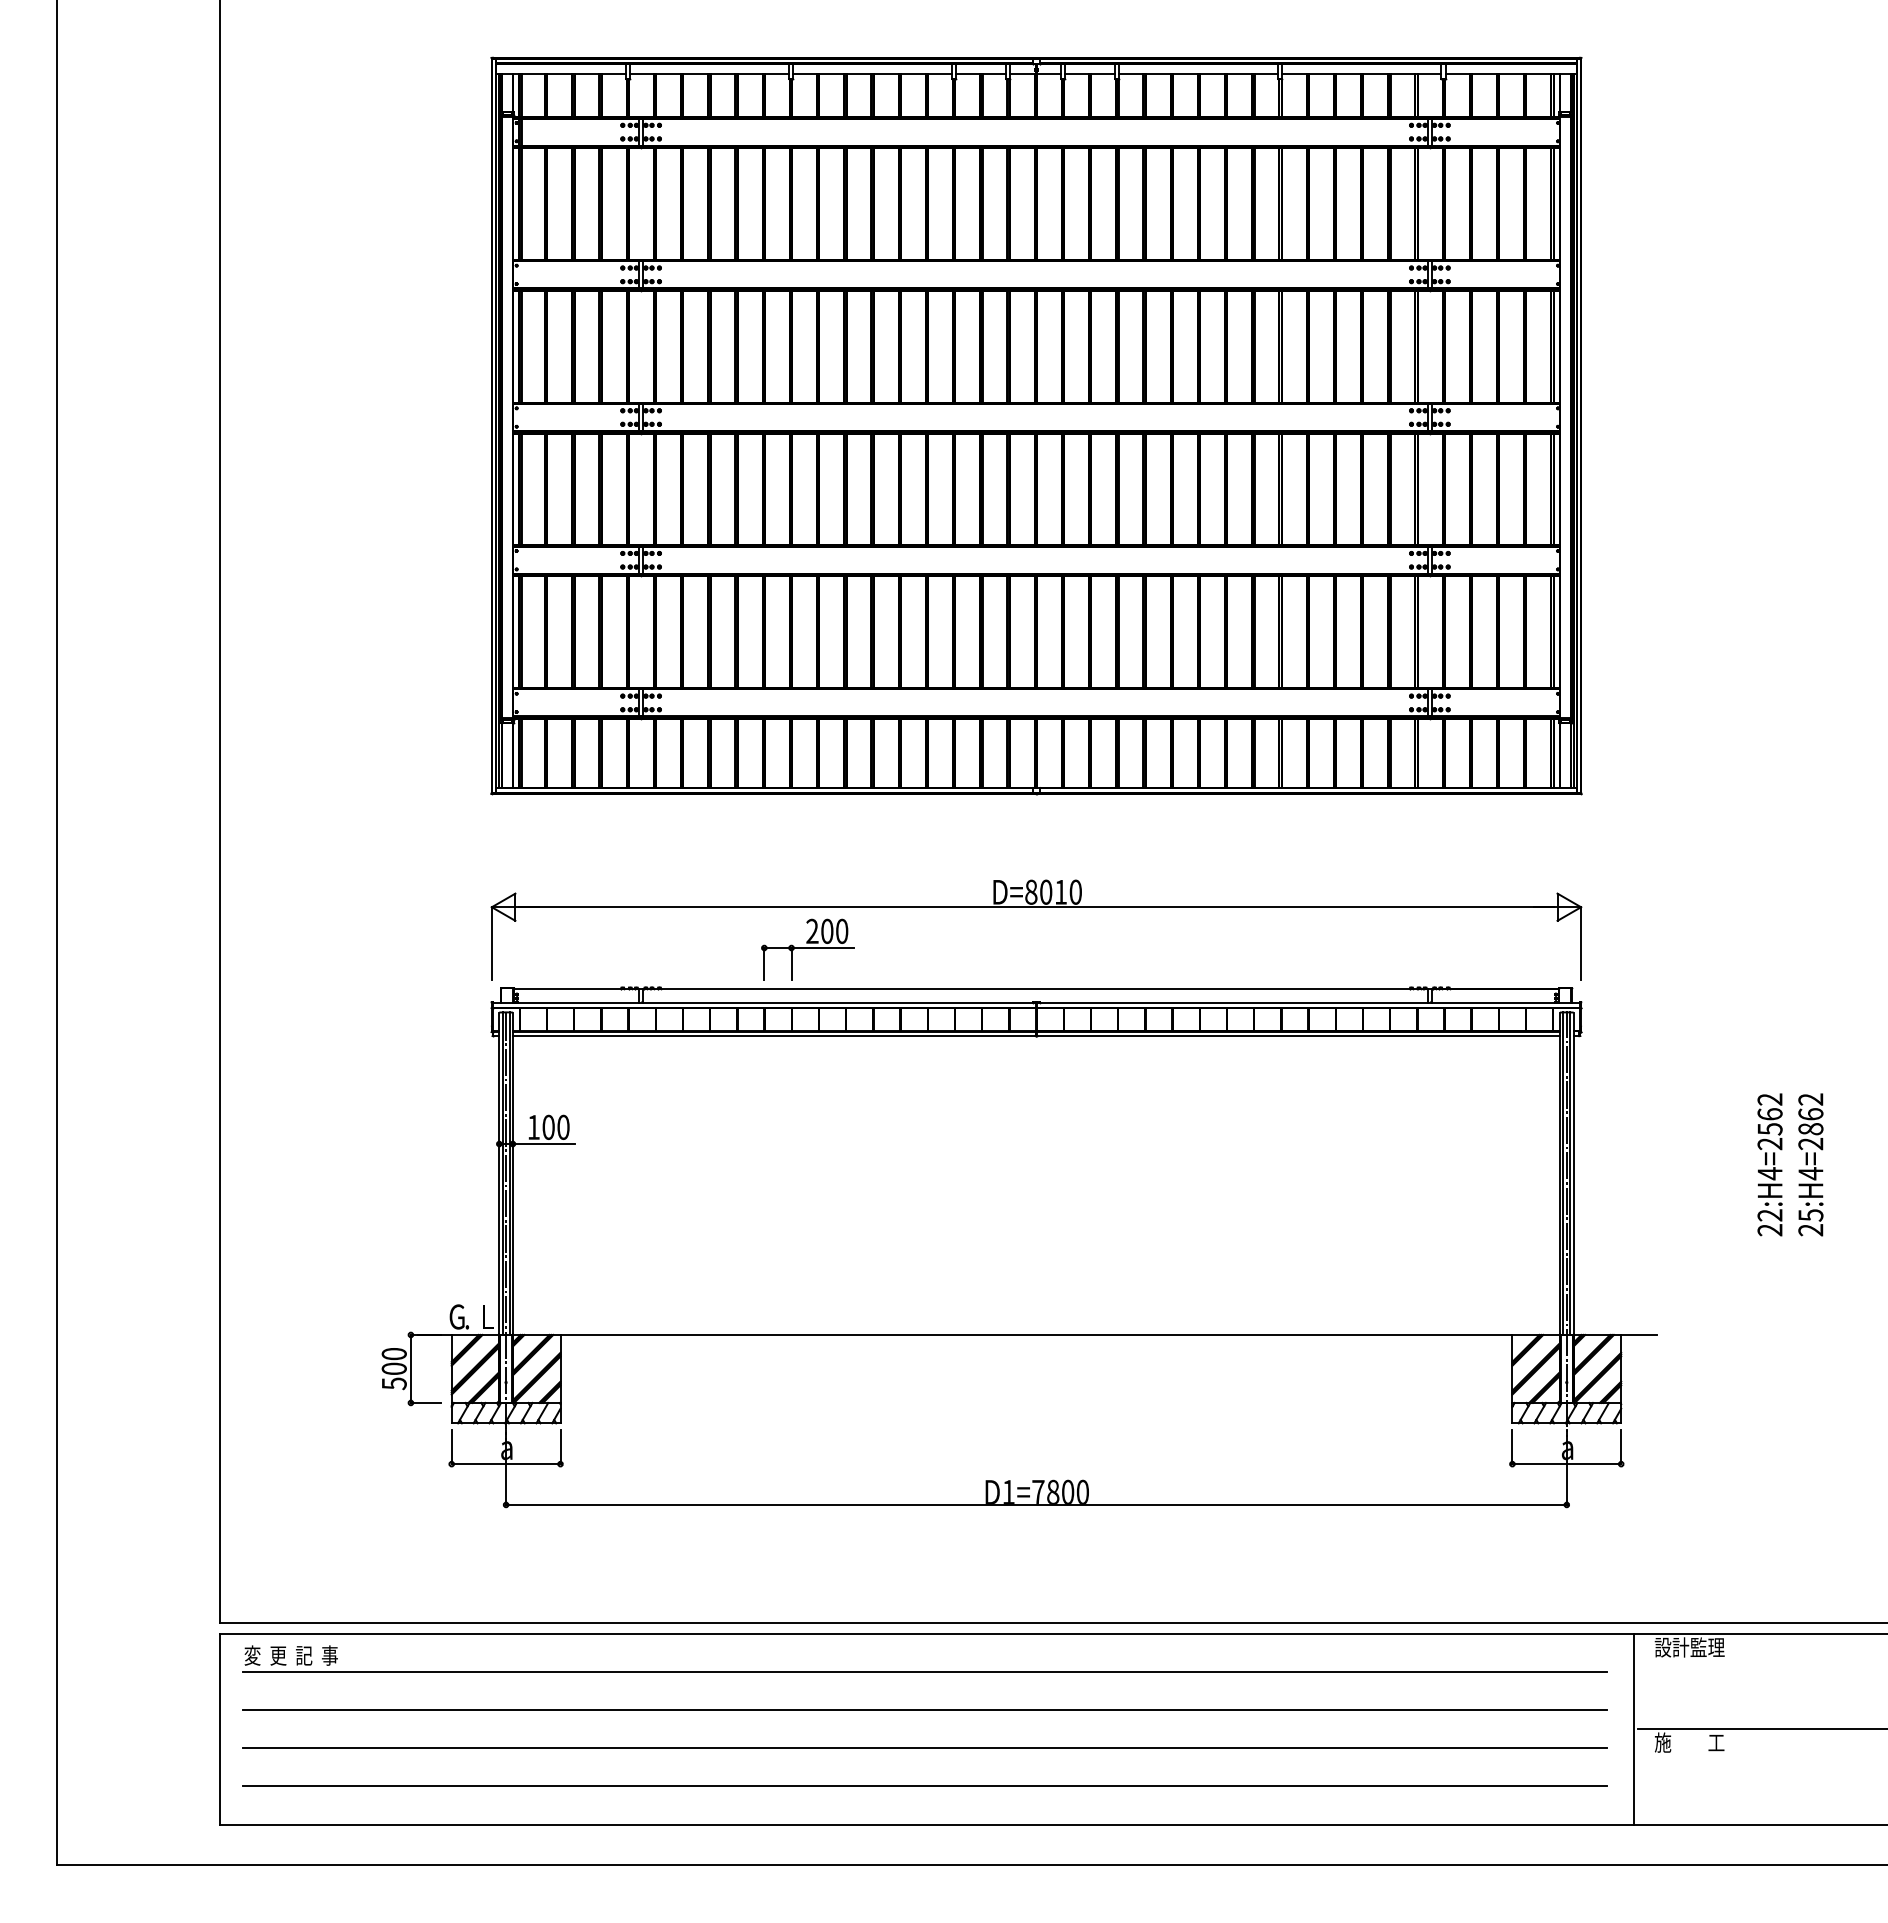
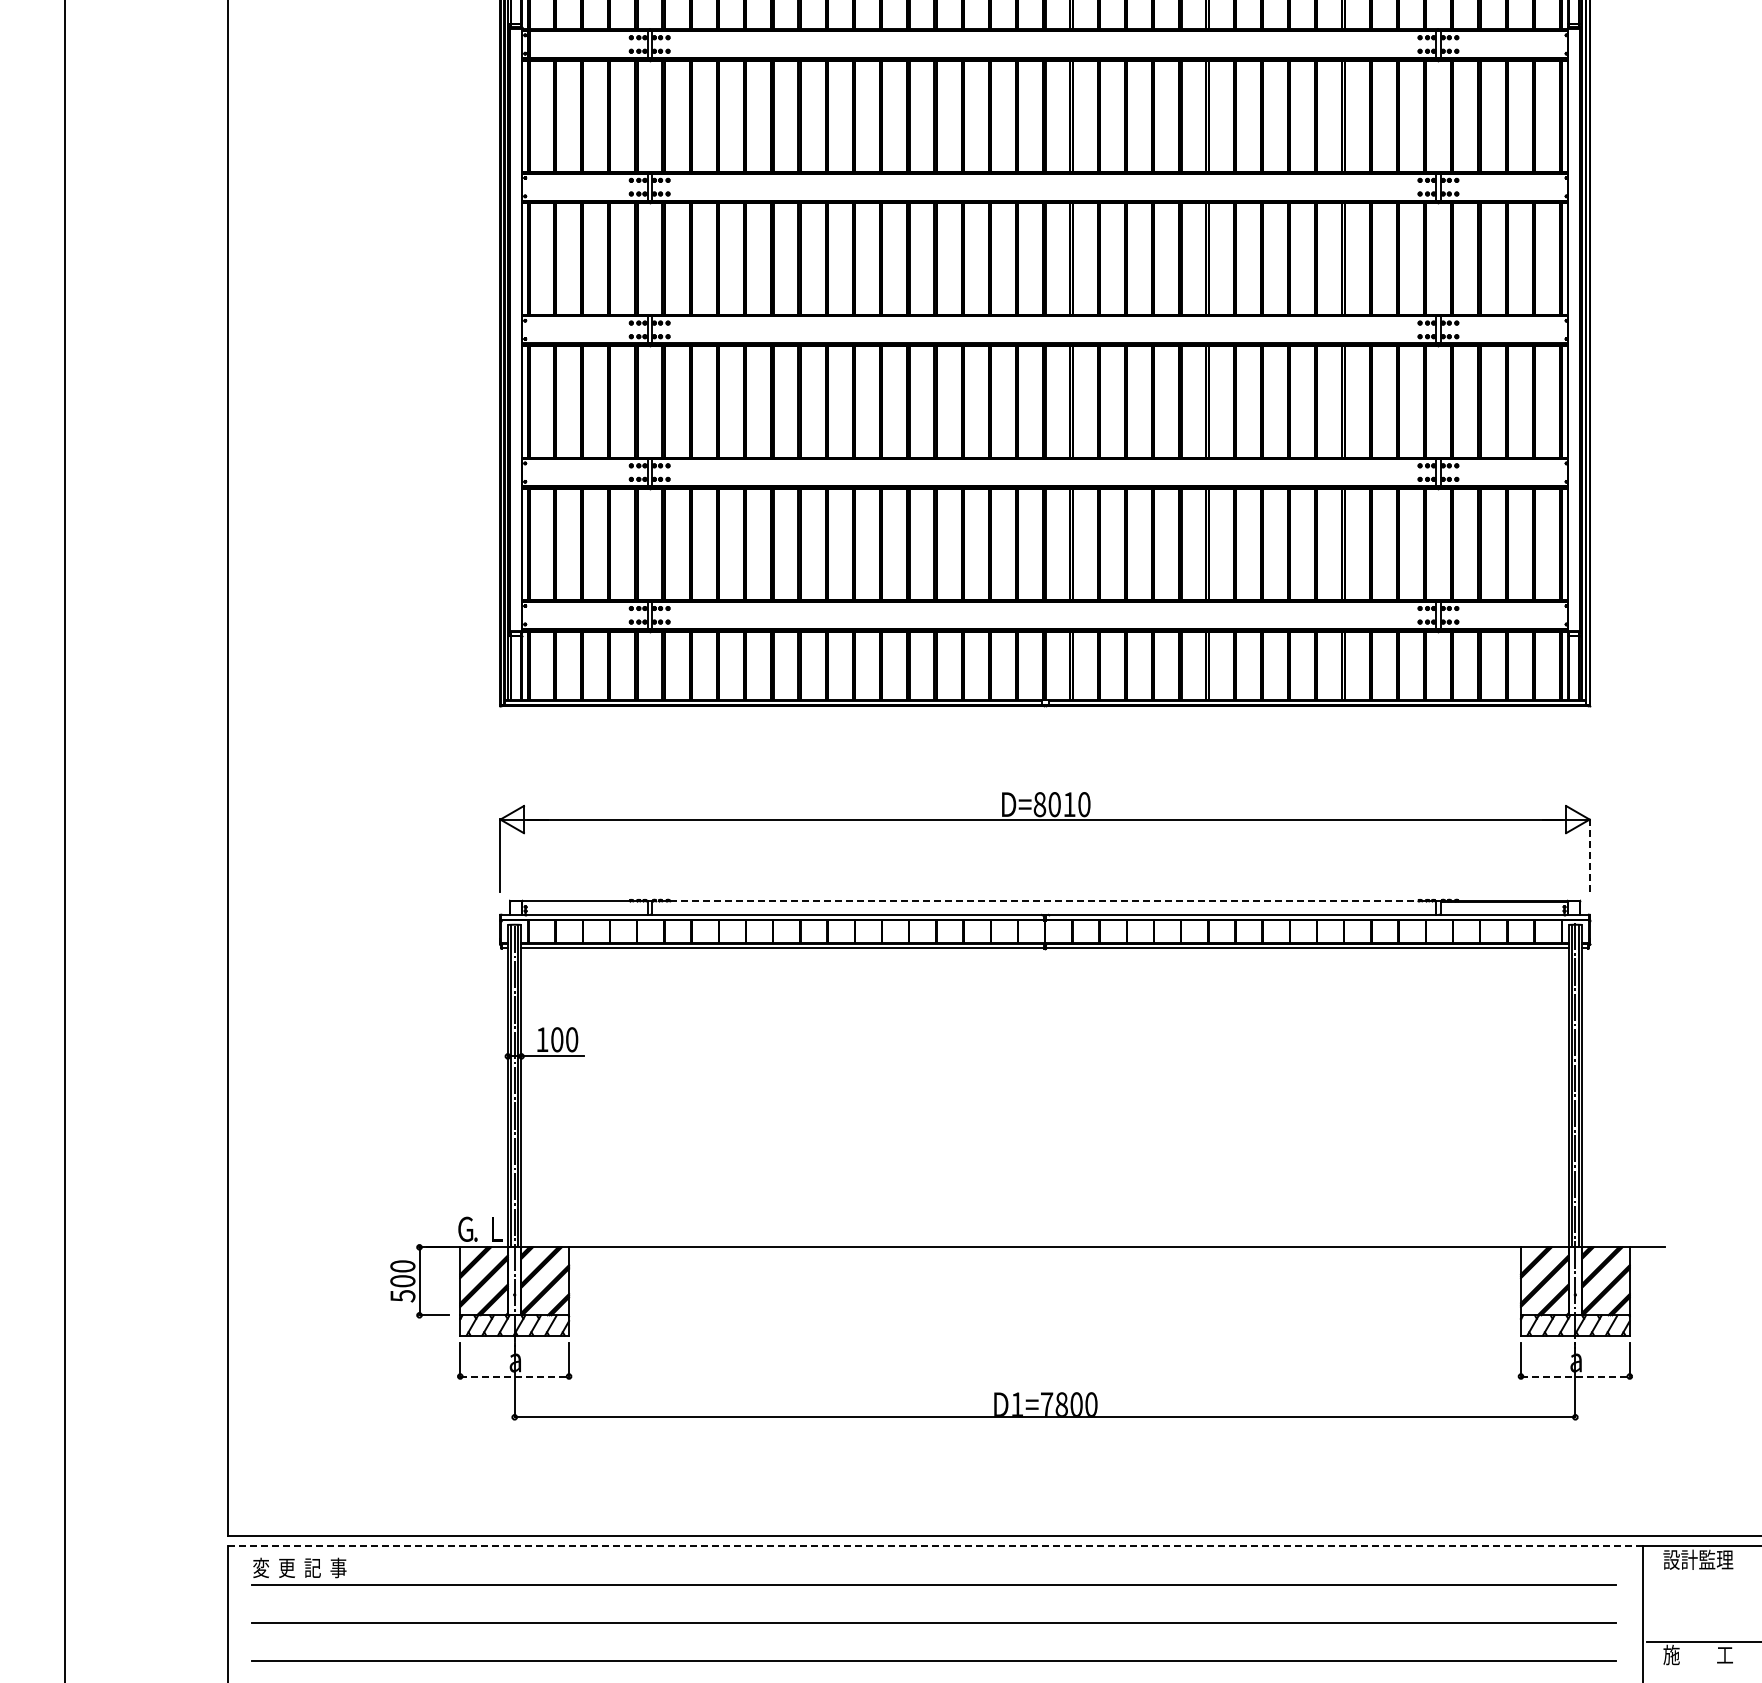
line: (1581, 943) -> (1590, 855), solid -> dashed
part: (807, 949) -> (816, 861), removed
line: (1035, 988) -> (1044, 900), solid -> dashed
line: (506, 1464) -> (515, 1376), solid -> dashed
line: (1567, 1464) -> (1576, 1376), solid -> dashed
line: (926, 1634) -> (935, 1546), solid -> dashed

